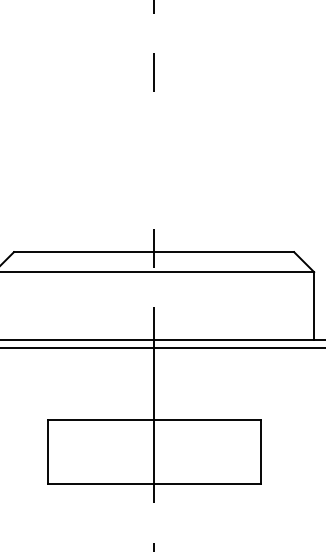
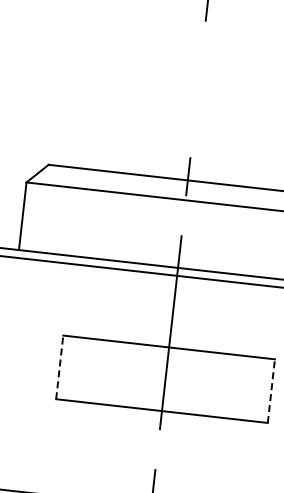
line: (47, 451) -> (59, 366), solid -> dashed
line: (260, 451) -> (271, 390), solid -> dashed

